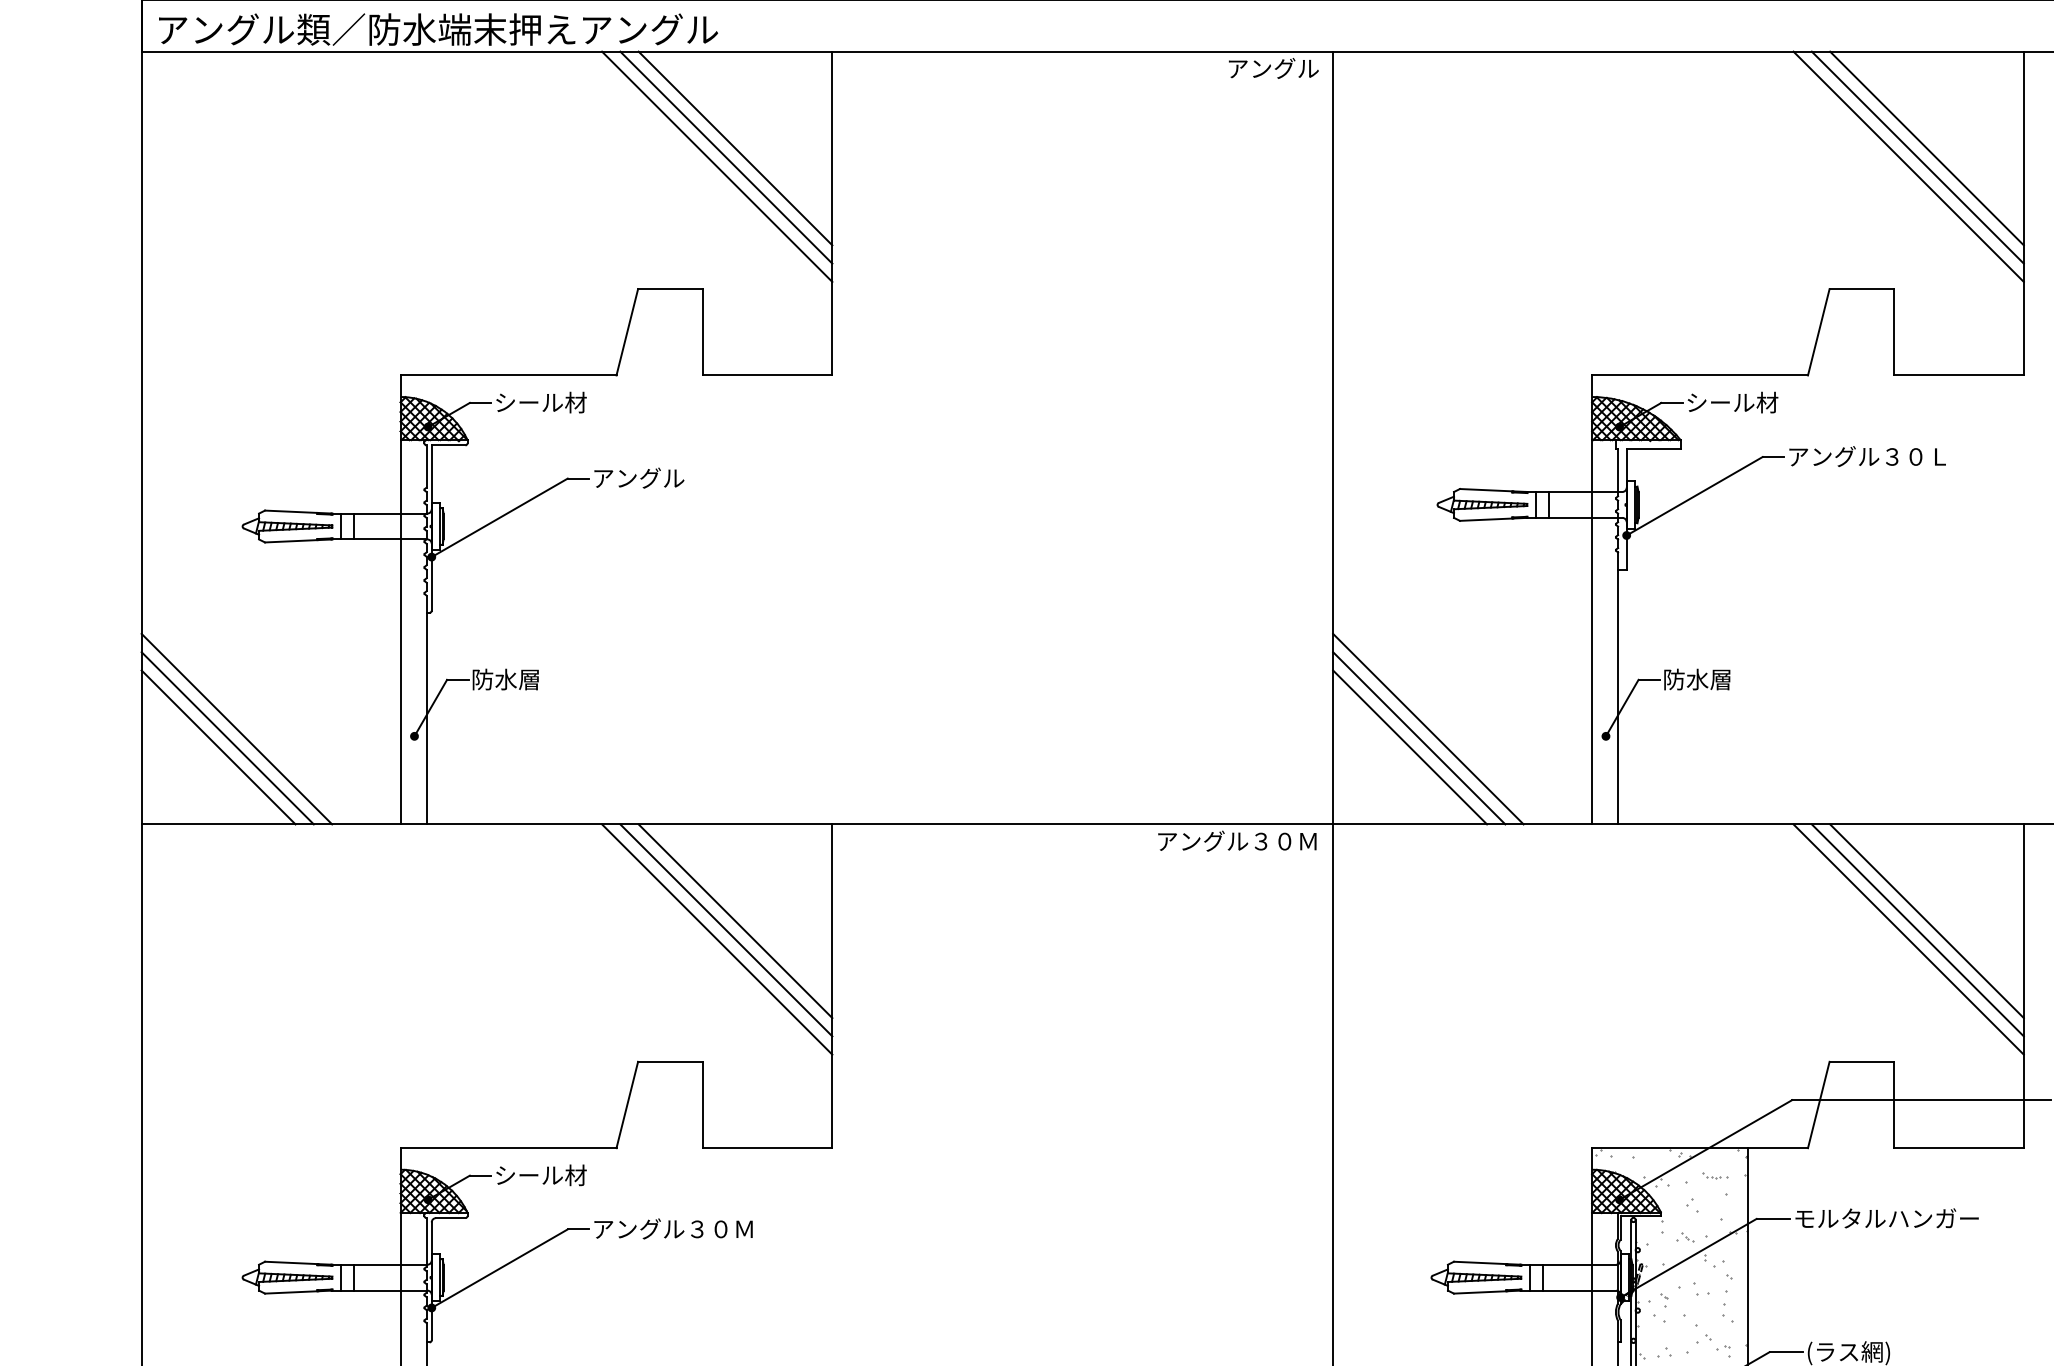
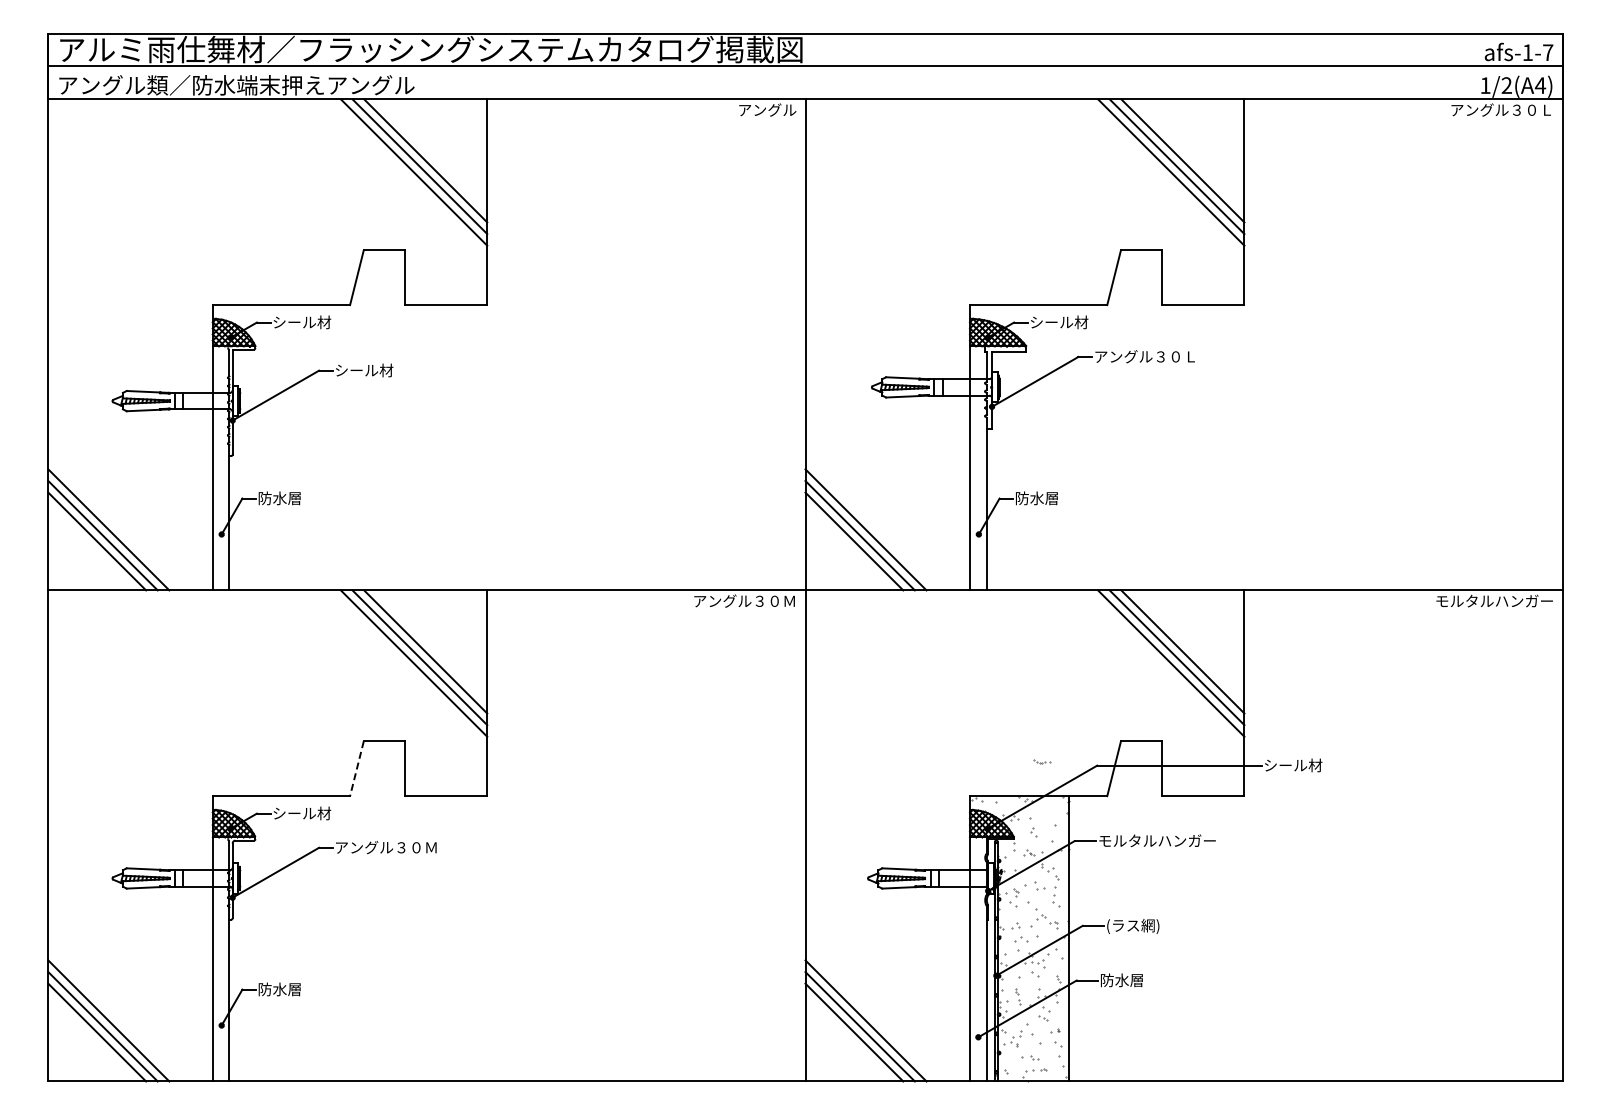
text: (639, 478) -> (364, 370), アングル -> シール材
line: (626, 1106) -> (356, 769), solid -> dashed
part: (1715, 1175) -> (1042, 761), moved

